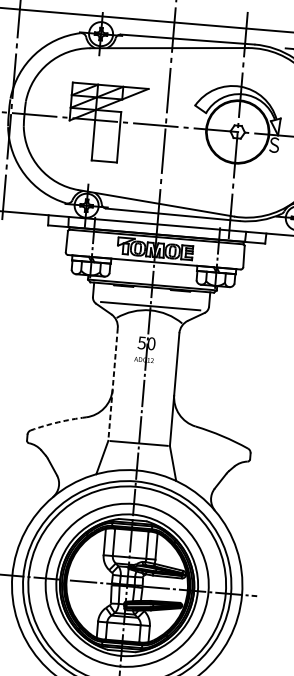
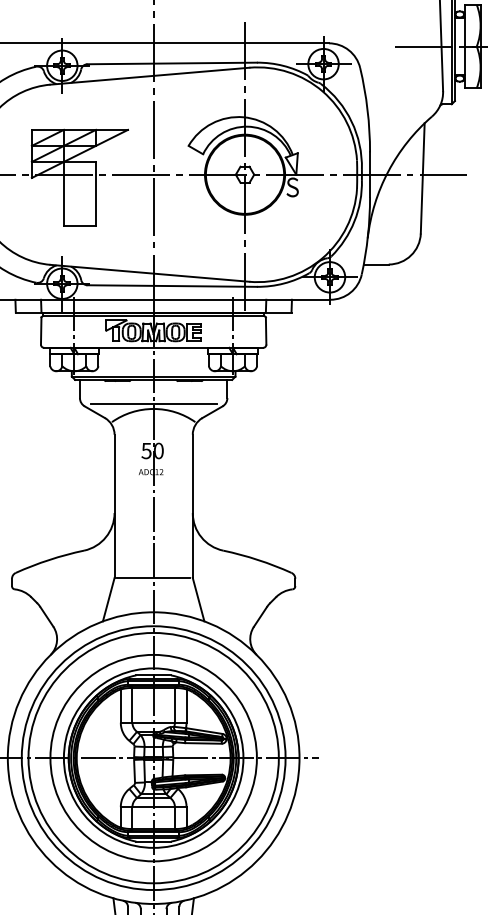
line: (113, 384) -> (114, 506), dashed -> solid
arc: (58, 422) -> (49, 559), dashed -> solid

